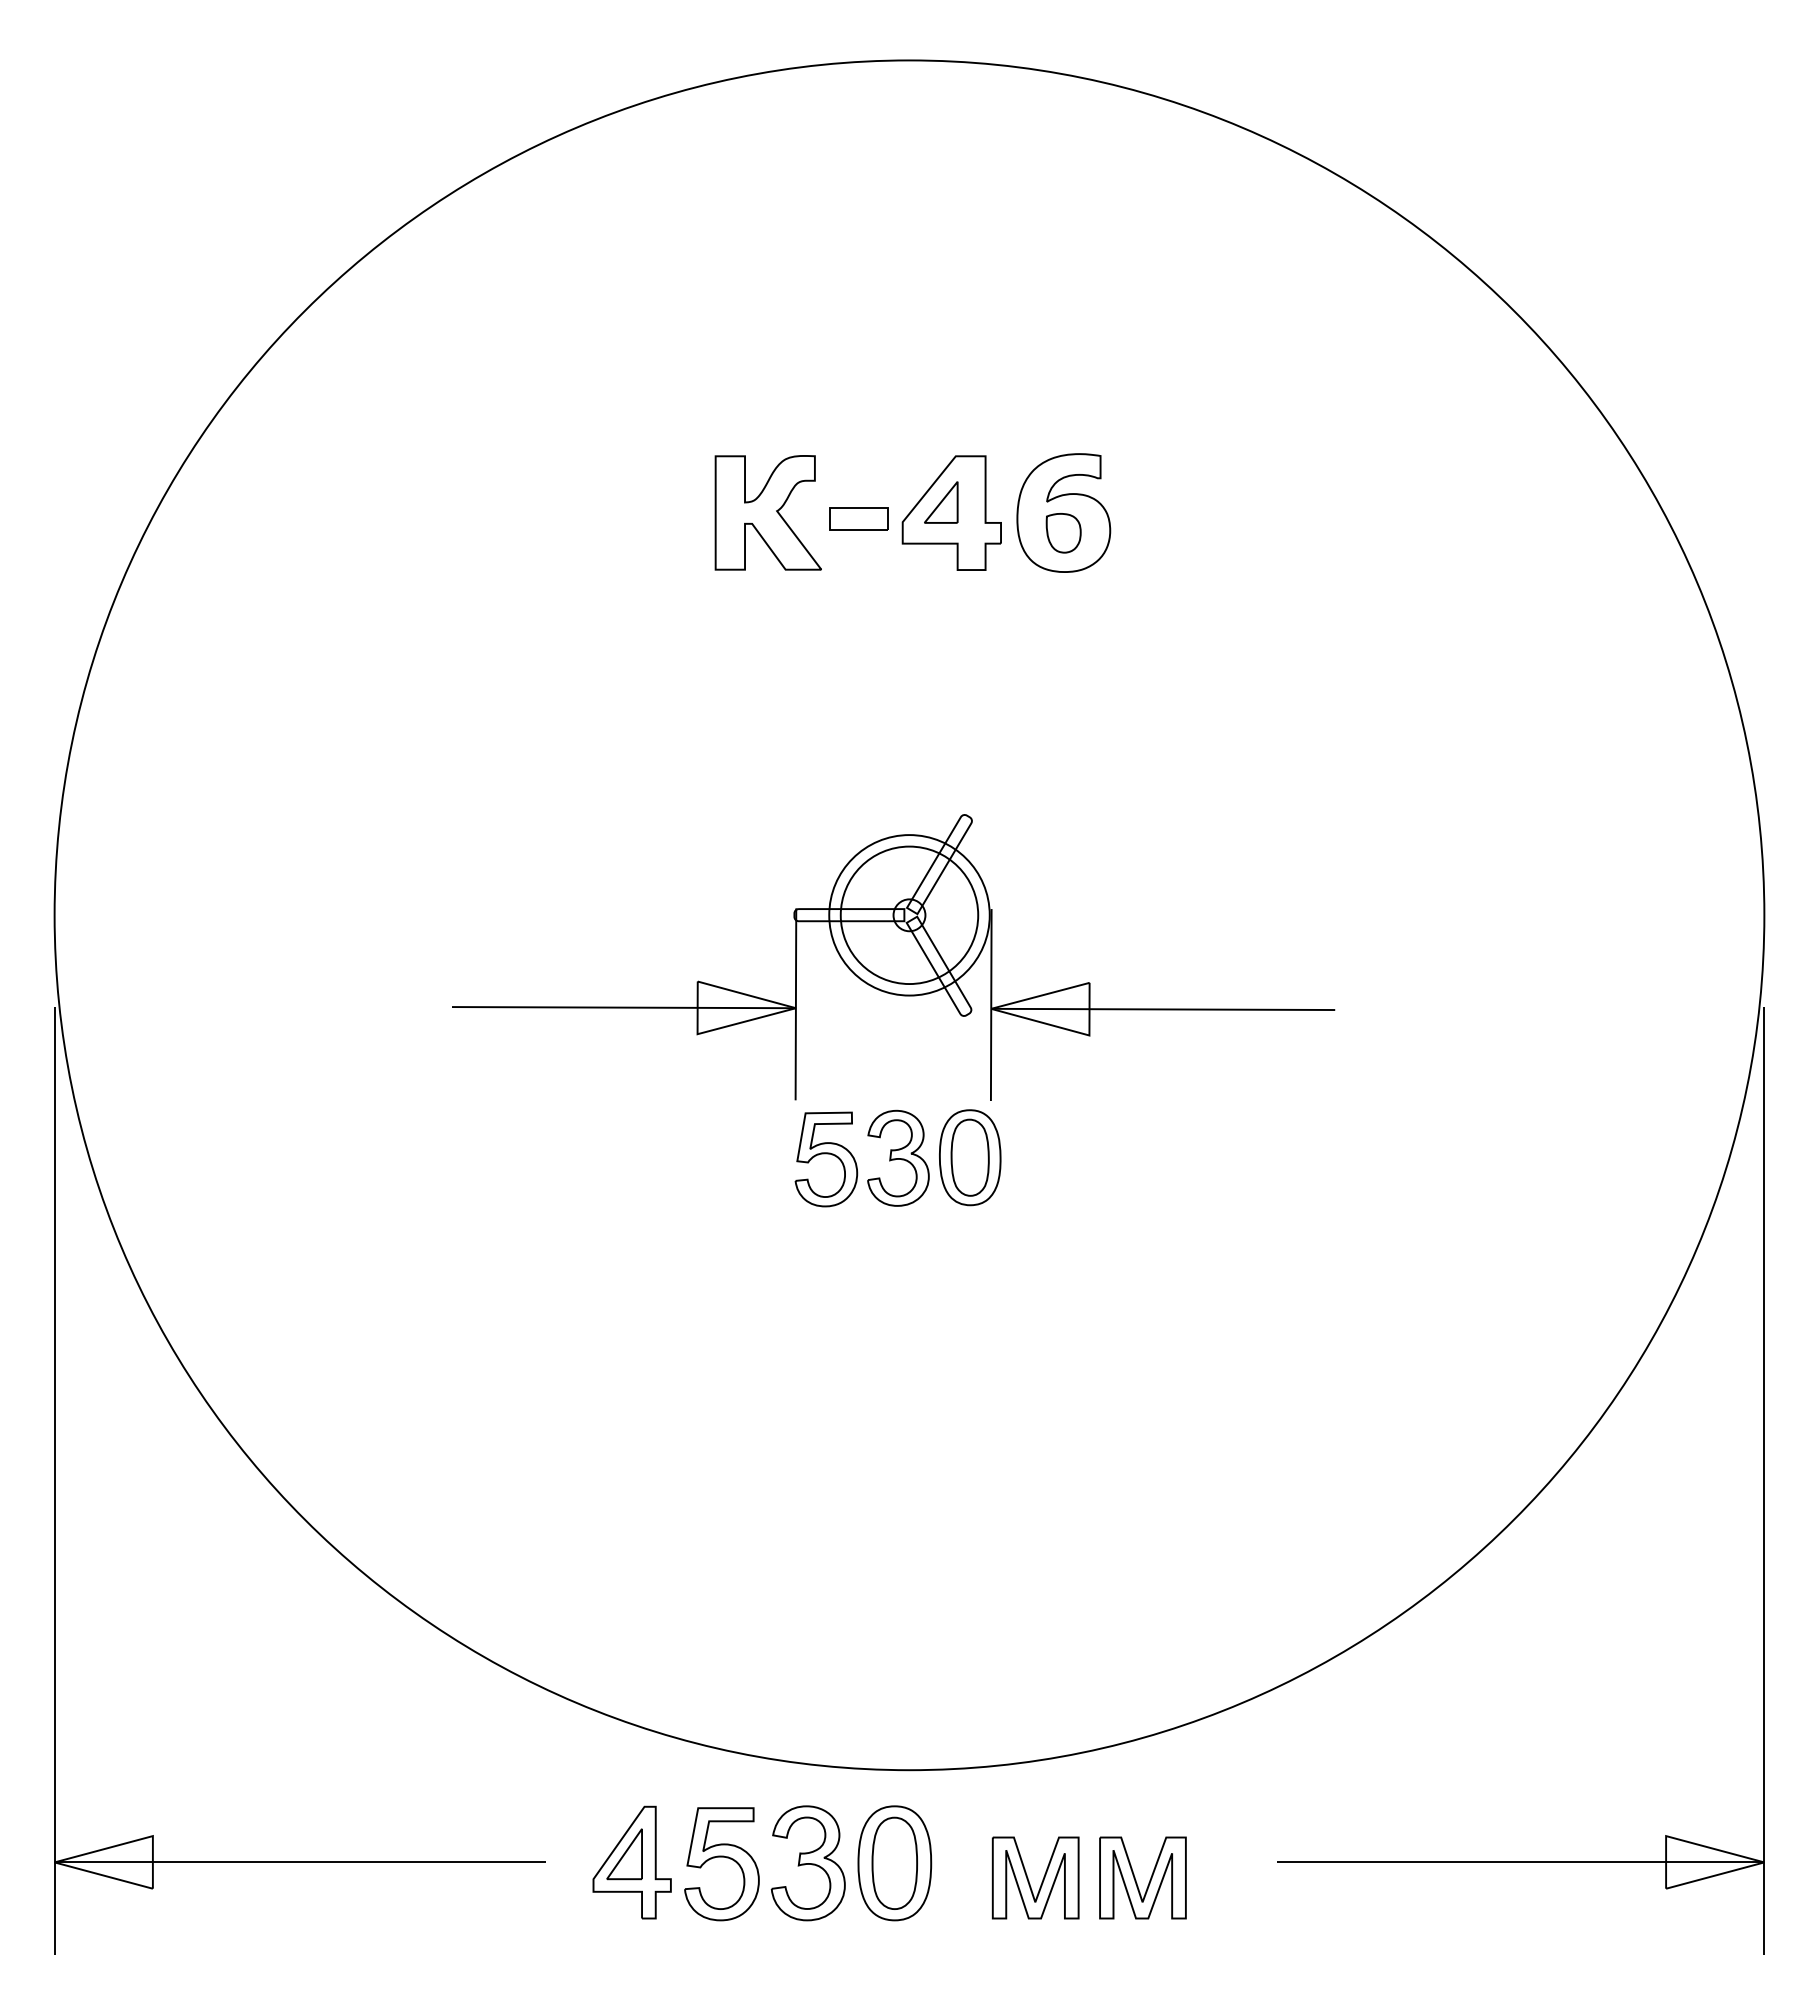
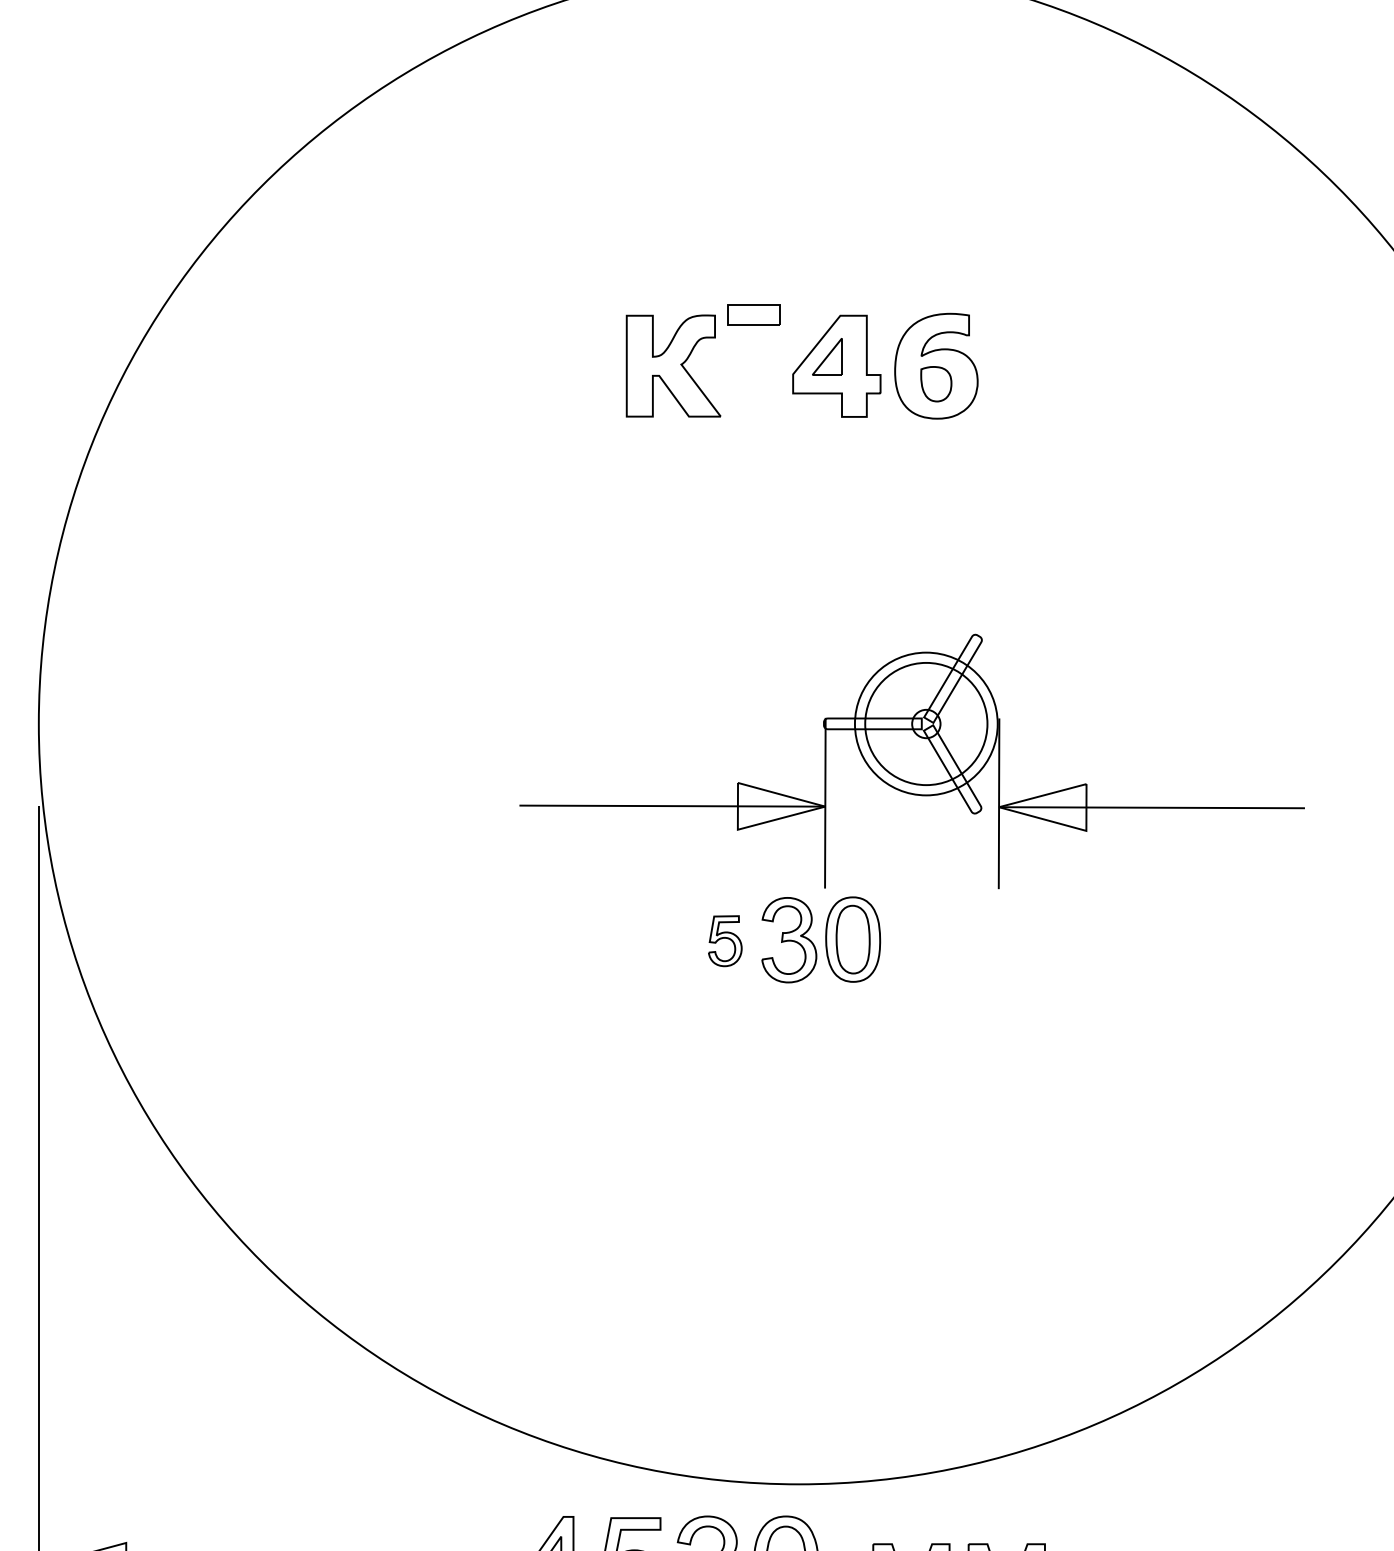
part: (858, 518) -> (753, 314), moved
part: (893, 957) -> (912, 761), moved
part: (826, 1159) -> (725, 941), size x0.6

